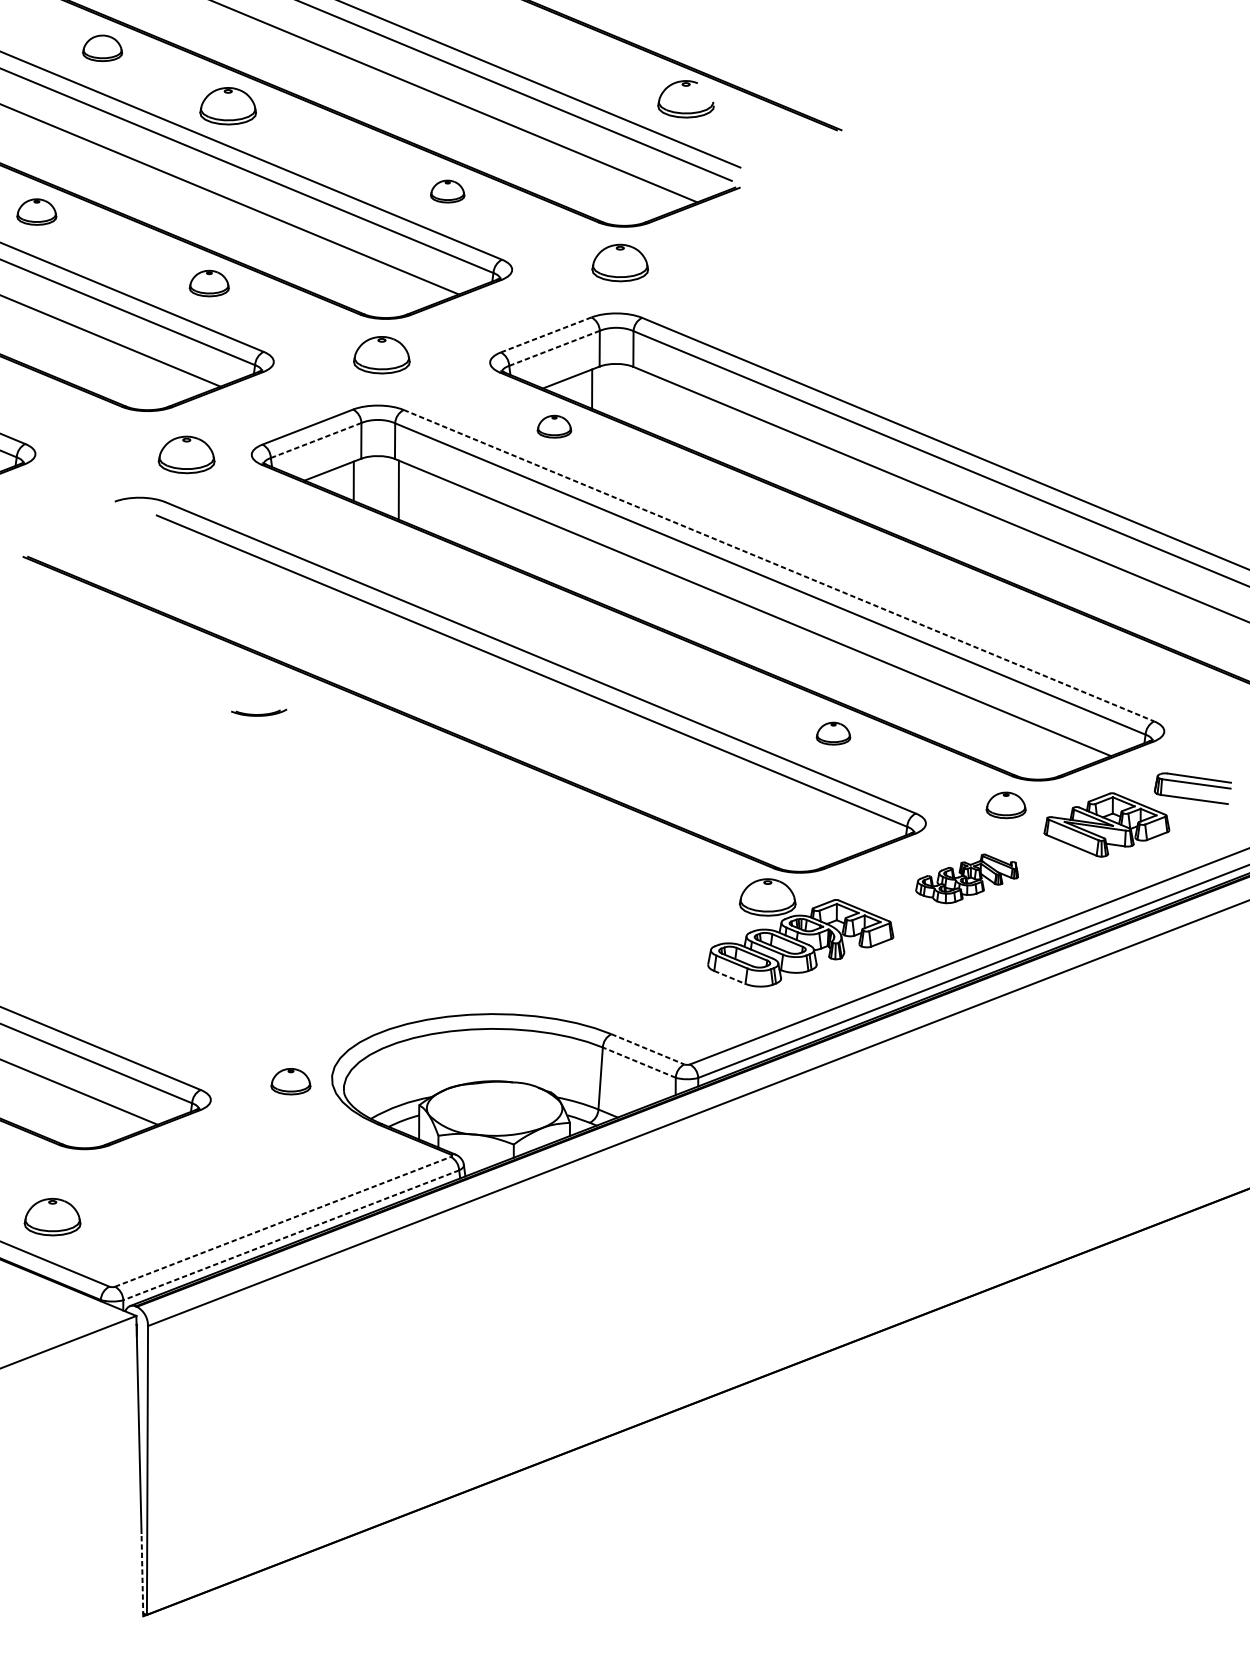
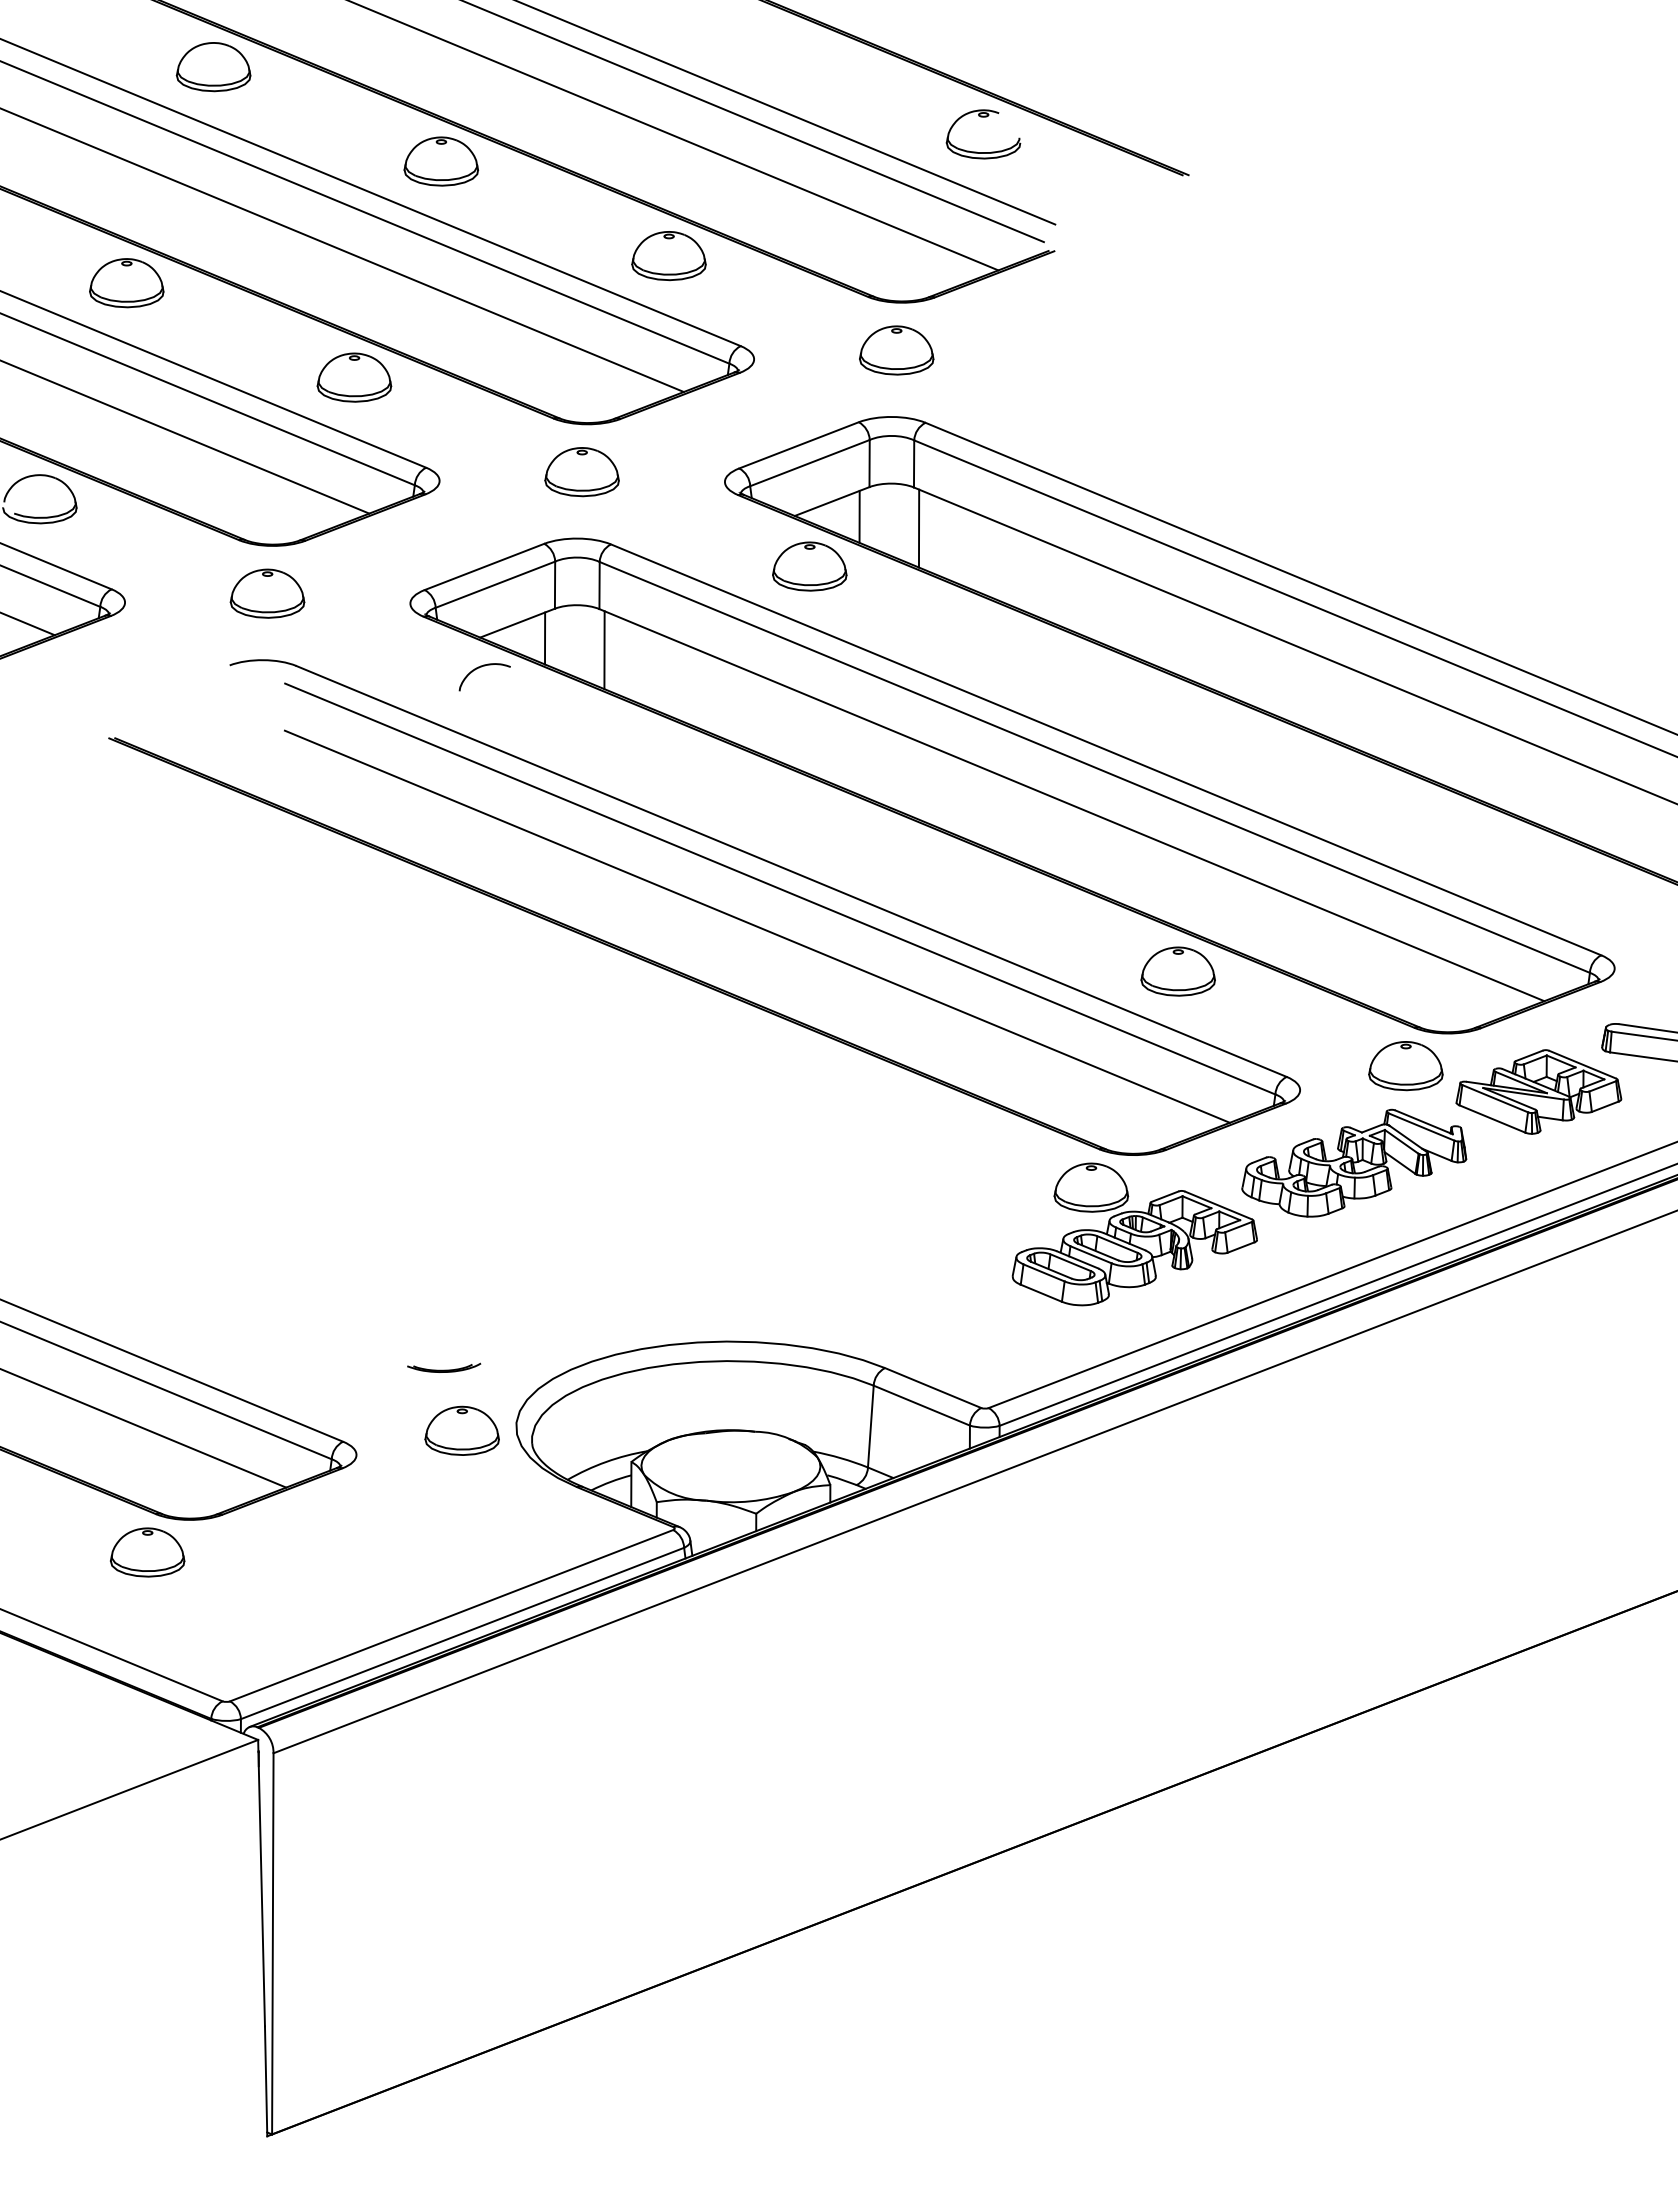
part: (102, 48) -> (213, 67), size x1.43
part: (228, 106) -> (441, 161), moved
part: (447, 191) -> (668, 256), size x1.67
part: (36, 212) -> (126, 283), size x1.43
part: (209, 283) -> (354, 377), size x1.43
line: (546, 335) -> (799, 445), dashed -> solid
line: (554, 348) -> (809, 463), dashed -> solid
line: (636, 397) -> (918, 528), added
part: (554, 426) -> (809, 566), size x1.67
line: (315, 440) -> (494, 584), dashed -> solid
part: (186, 454) -> (267, 593), moved
curve: (304, 504) -> (479, 668), added
line: (779, 566) -> (1106, 750), dashed -> solid
line: (514, 699) -> (756, 926), added
part: (259, 712) -> (444, 1367), moved
part: (833, 733) -> (1177, 971), size x1.67
part: (1005, 805) -> (1405, 1066), size x1.43
part: (967, 878) -> (1354, 1162), size x1.67
line: (729, 977) -> (1041, 1293), dashed -> solid
line: (648, 1049) -> (933, 1388), dashed -> solid
line: (639, 1062) -> (921, 1405), dashed -> solid
part: (290, 1081) -> (461, 1430), size x1.43
part: (52, 1217) -> (147, 1552), moved
line: (282, 1221) -> (451, 1615), dashed -> solid
line: (291, 1235) -> (462, 1633), dashed -> solid
line: (142, 1574) -> (266, 2081), dashed -> solid

